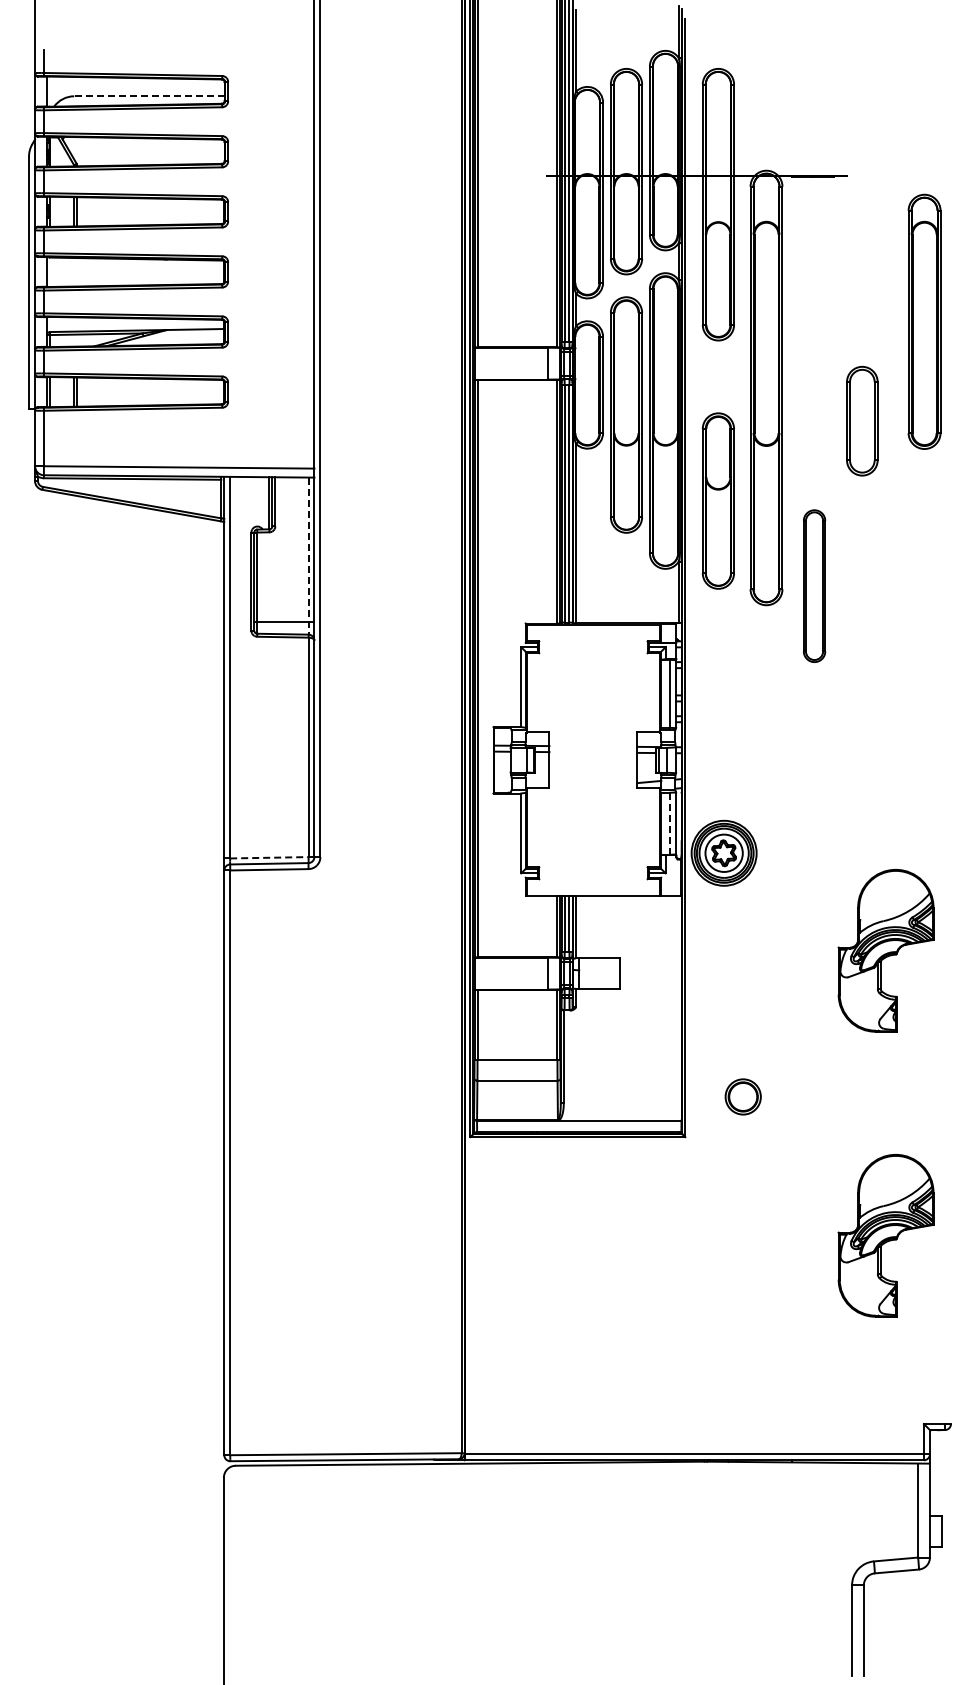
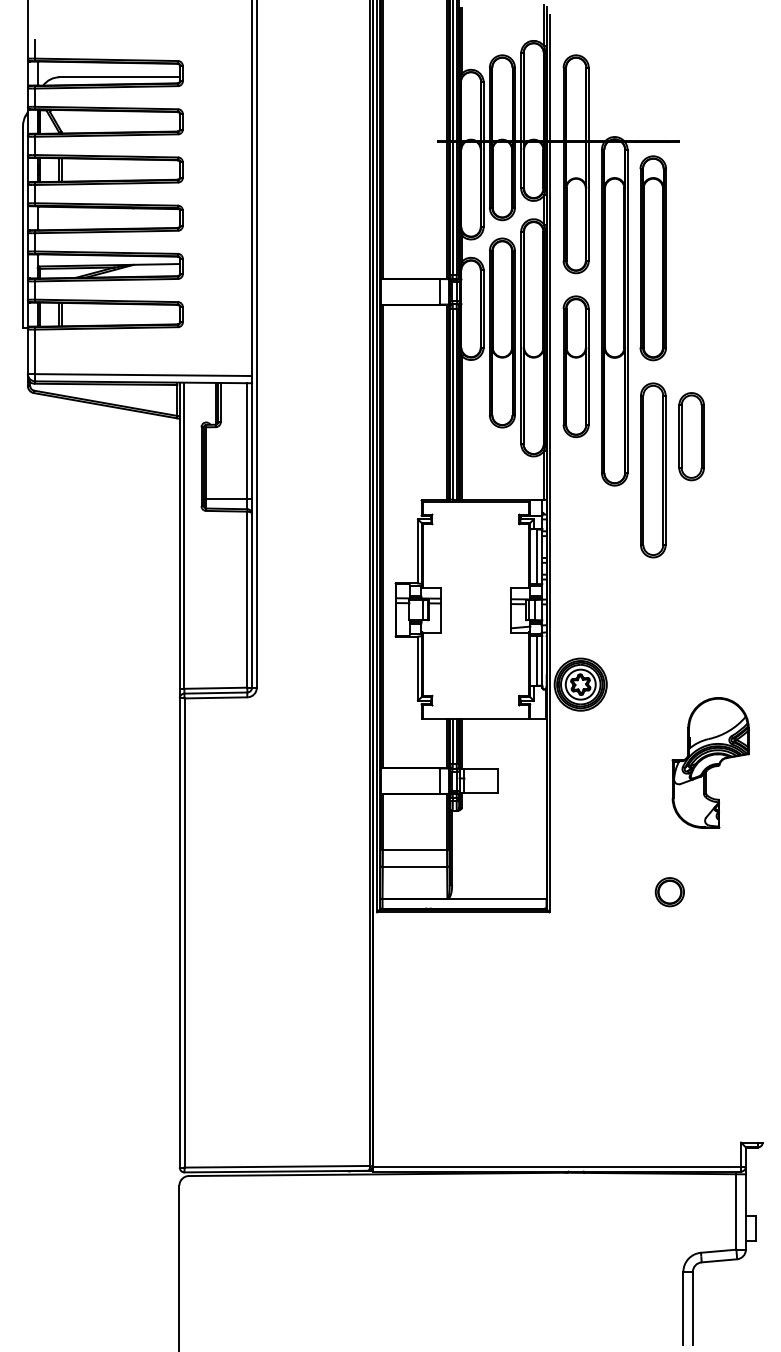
line: (148, 96) -> (118, 77), dashed -> solid
part: (924, 321) -> (653, 258), moved
part: (862, 420) -> (691, 436), moved
part: (717, 500) -> (575, 366), moved
line: (308, 556) -> (247, 446), dashed -> solid
part: (814, 585) -> (653, 469), size x1.43
line: (670, 823) -> (537, 660), dashed -> solid
line: (269, 857) -> (215, 688), dashed -> solid
part: (742, 1096) -> (669, 891), moved
part: (885, 1235) -> (710, 991), removed

